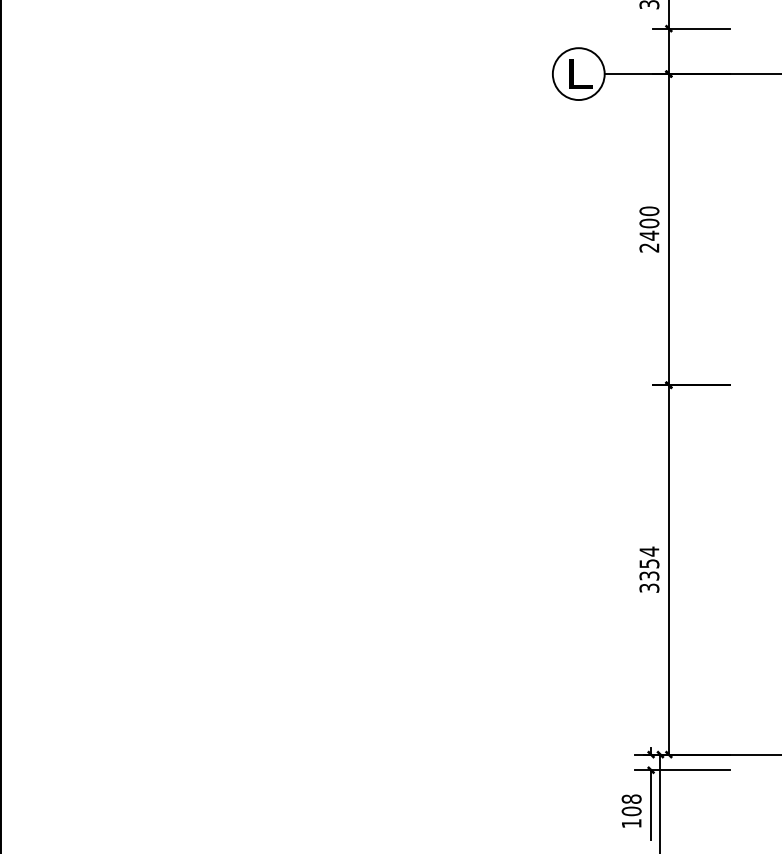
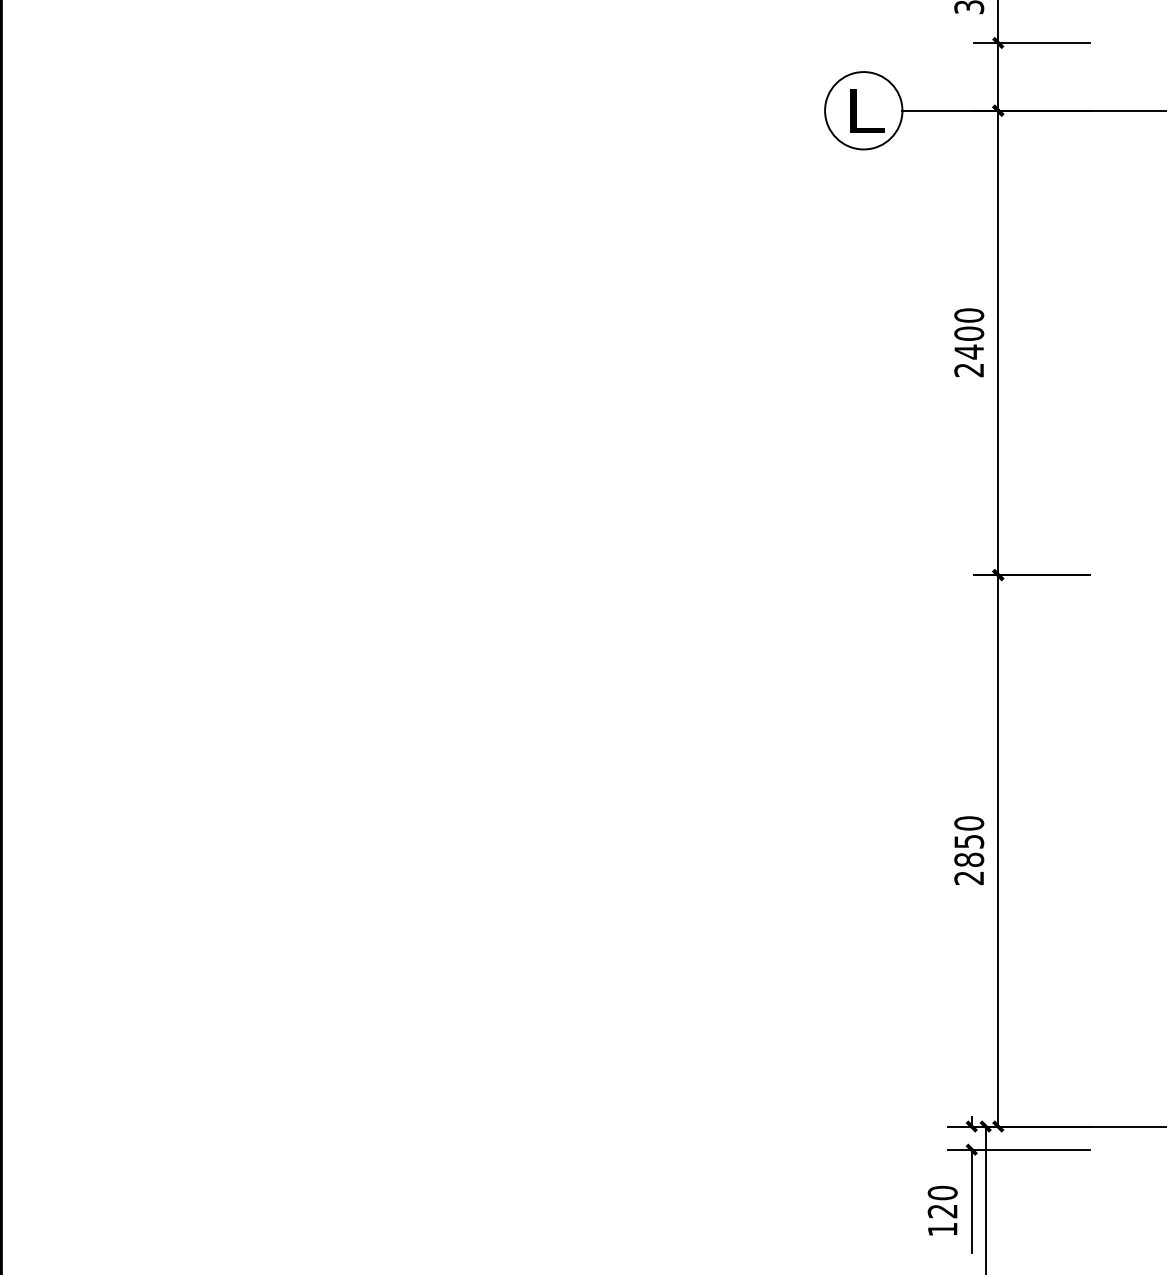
text: (649, 569) -> (969, 850), 3354 -> 2850
text: (631, 805) -> (942, 1202), 108 -> 120

